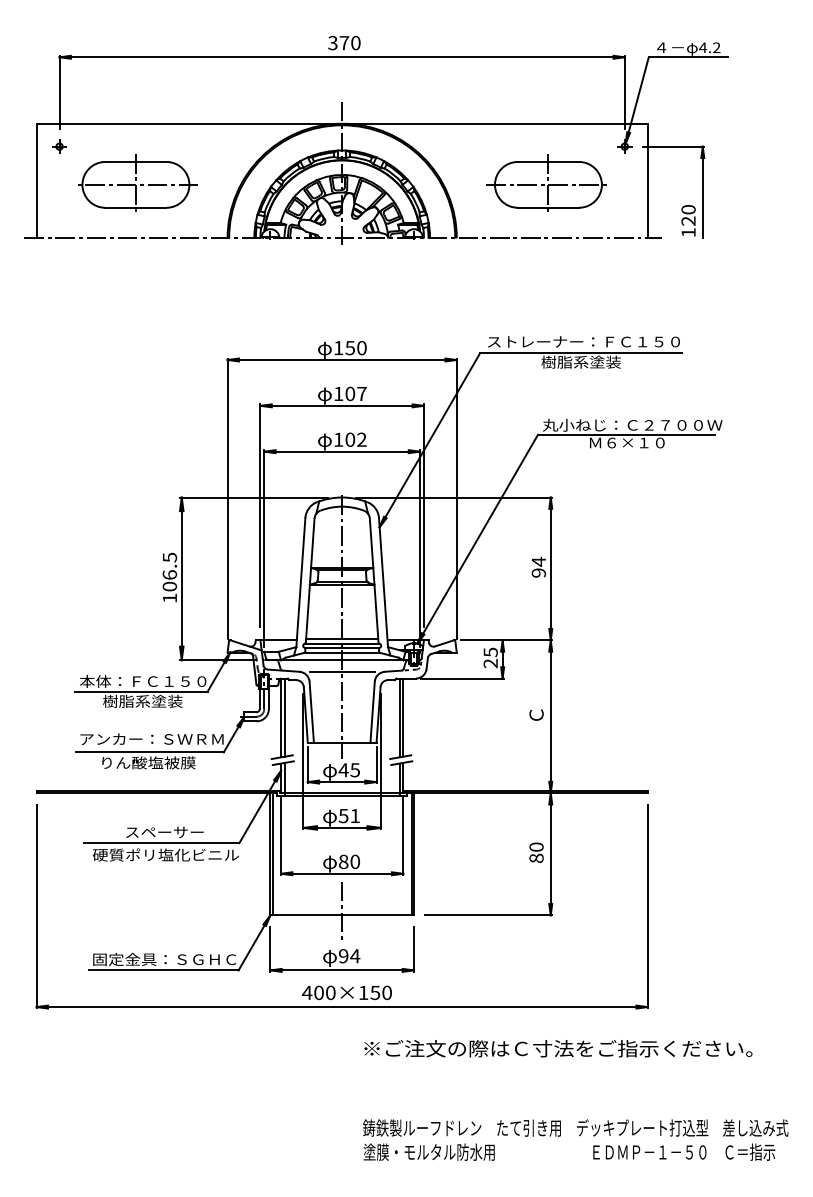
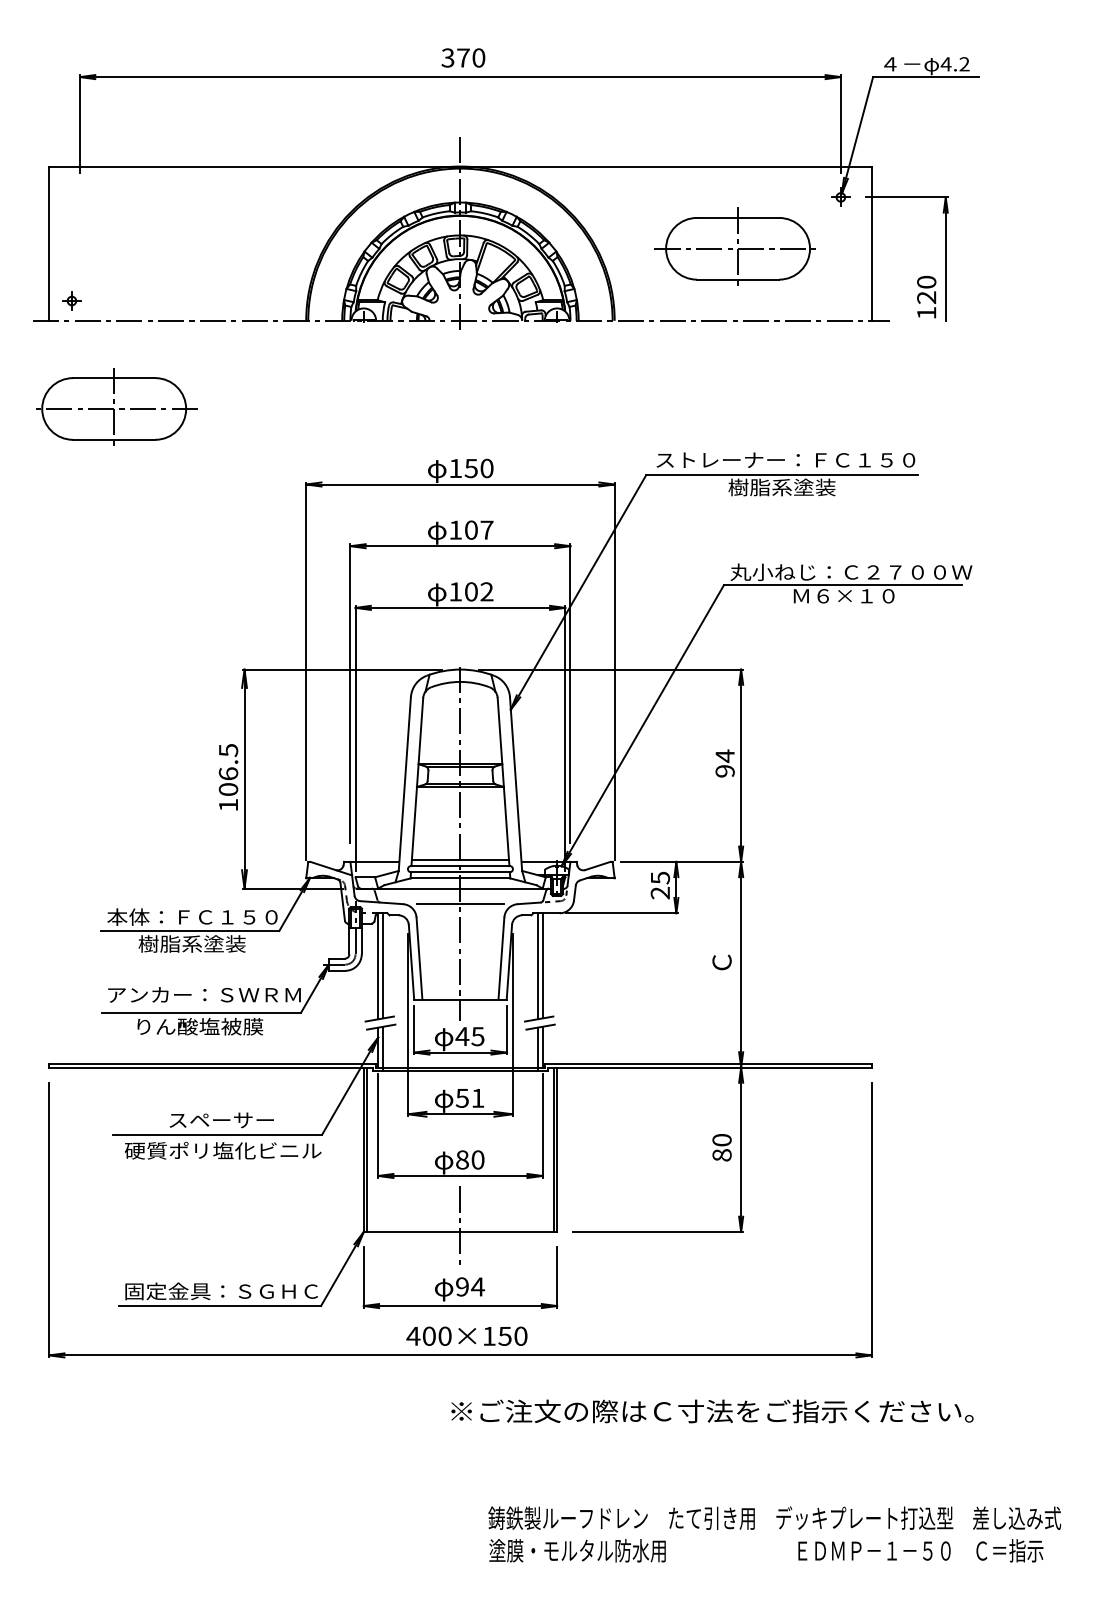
part: (59, 146) -> (71, 300), moved
part: (137, 182) -> (116, 405), moved
text: (558, 1048) -> (712, 1411), moved

